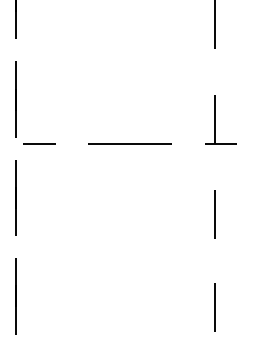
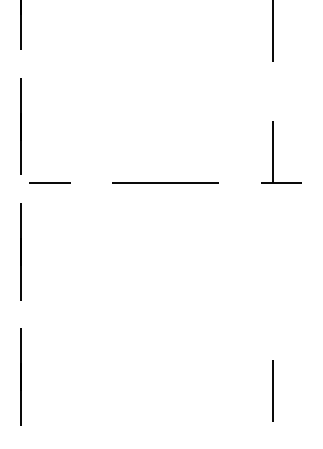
line: (214, 214) -> (272, 272), removed

